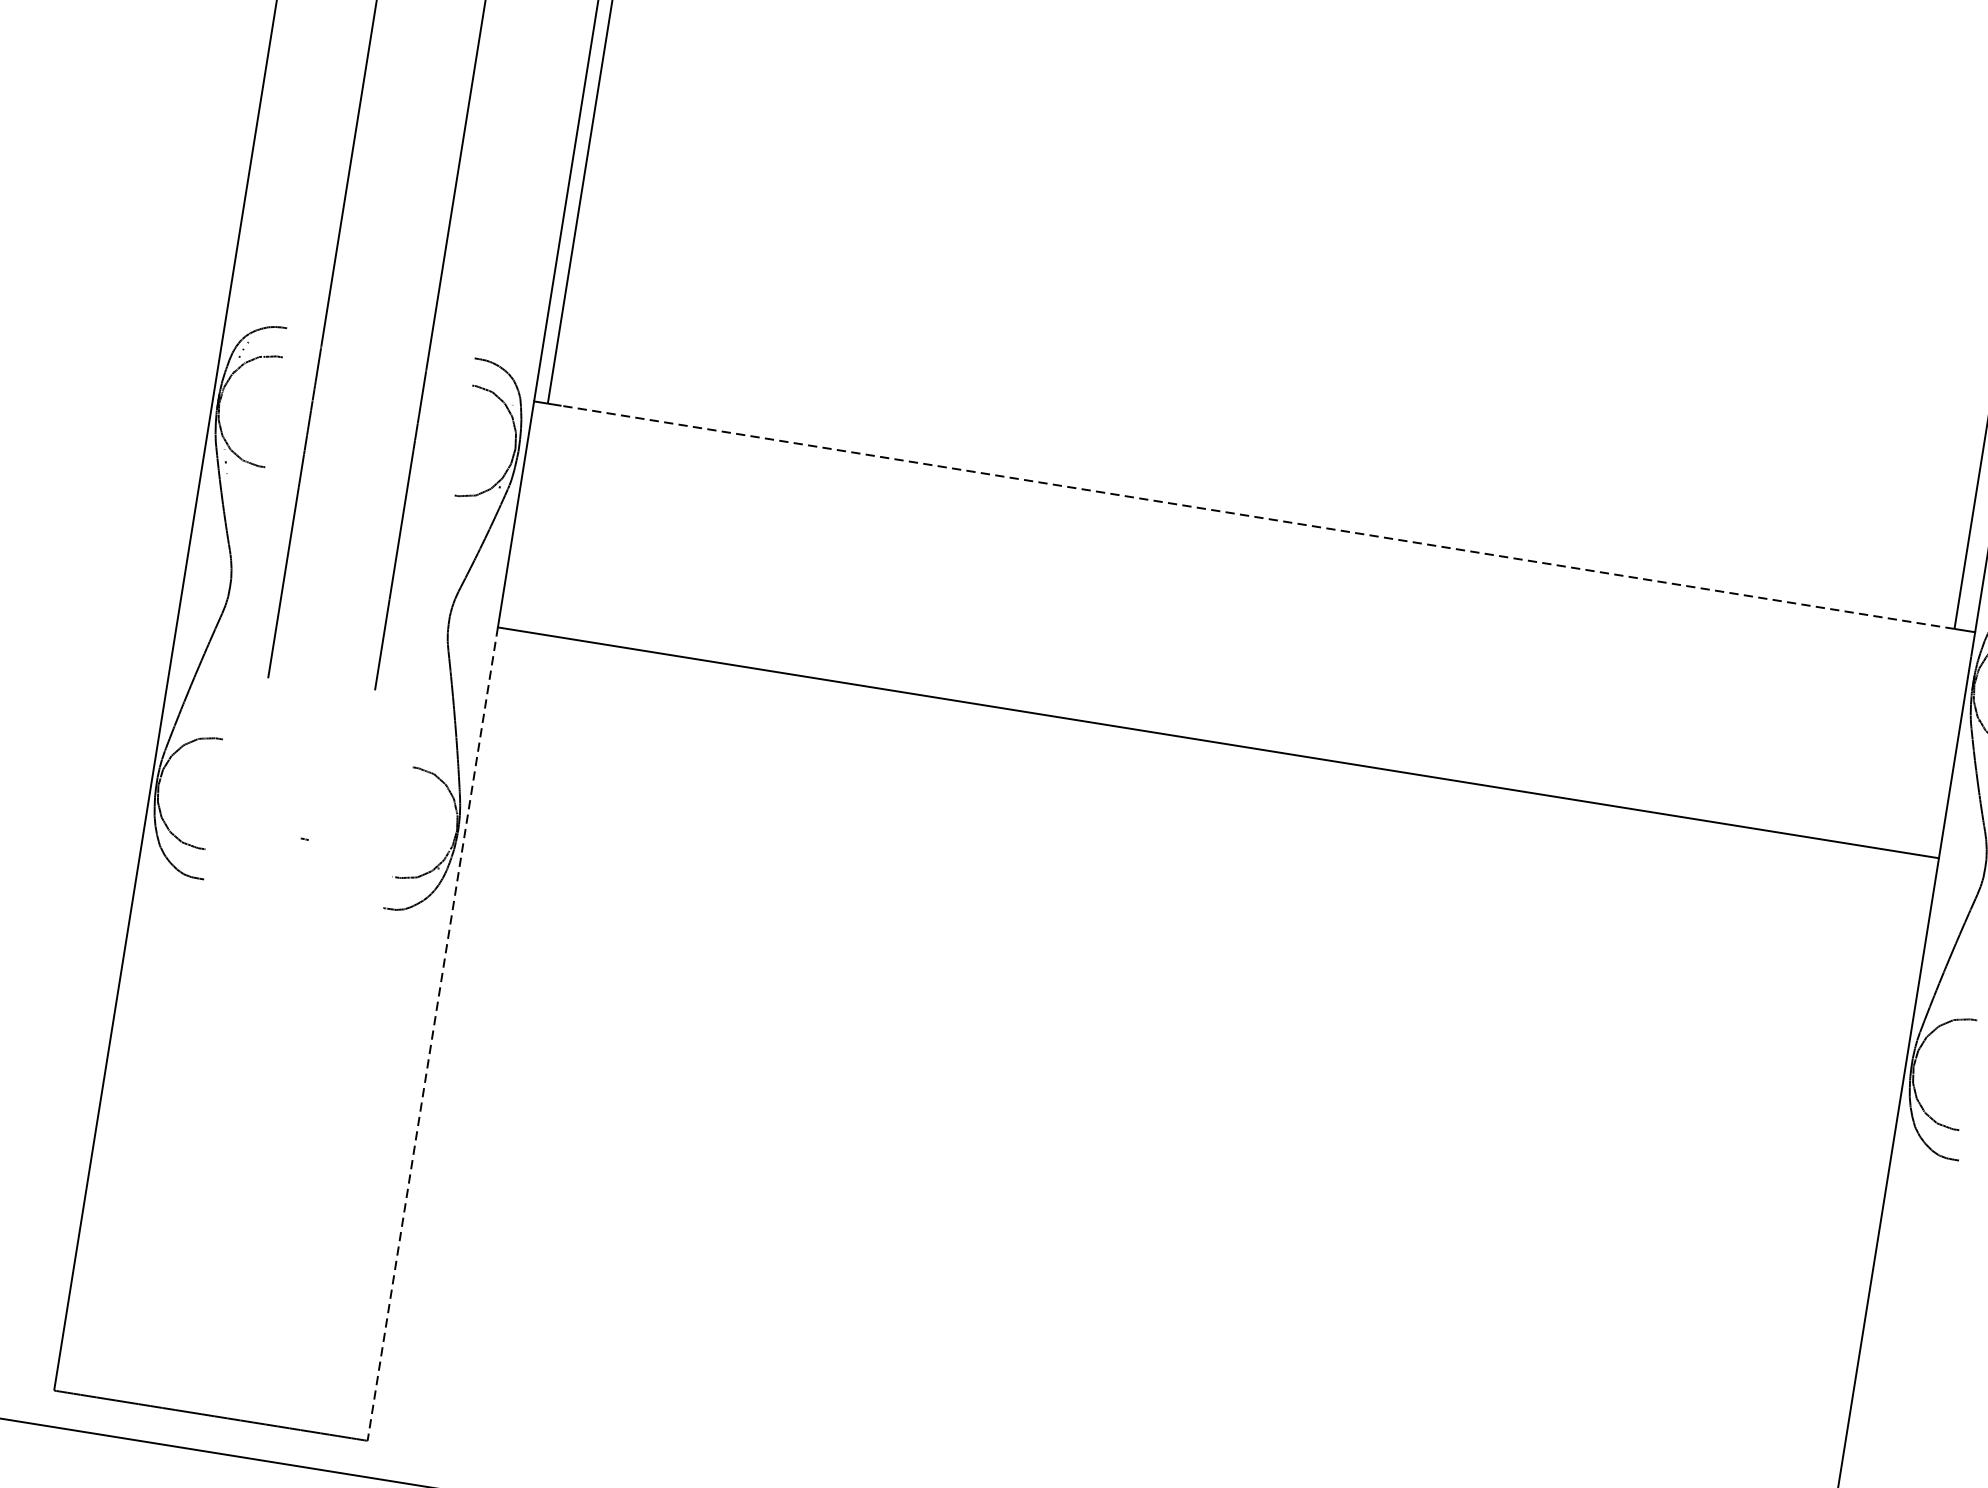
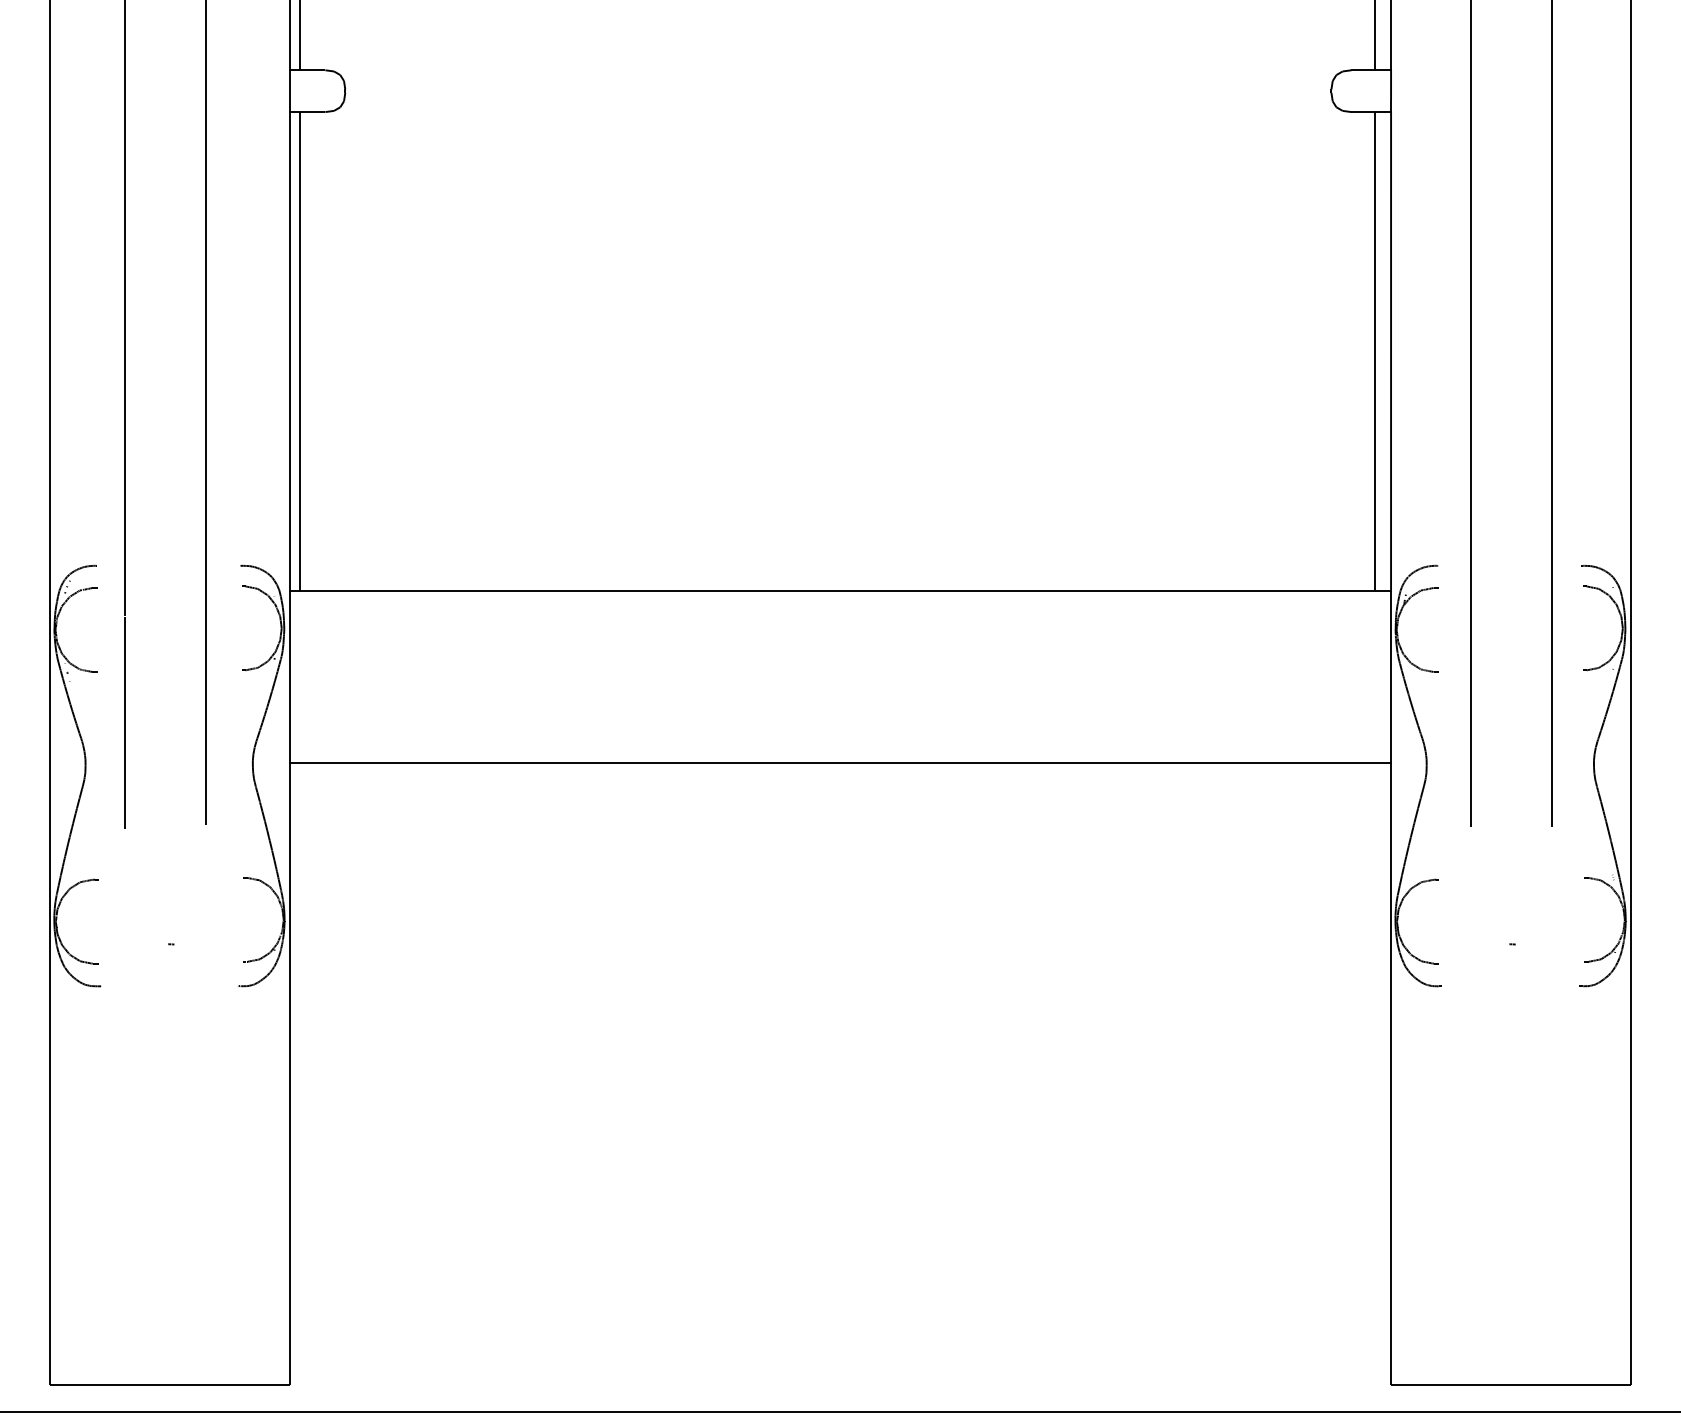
line: (1257, 516) -> (842, 590), dashed -> solid
line: (432, 1034) -> (289, 1074), dashed -> solid

